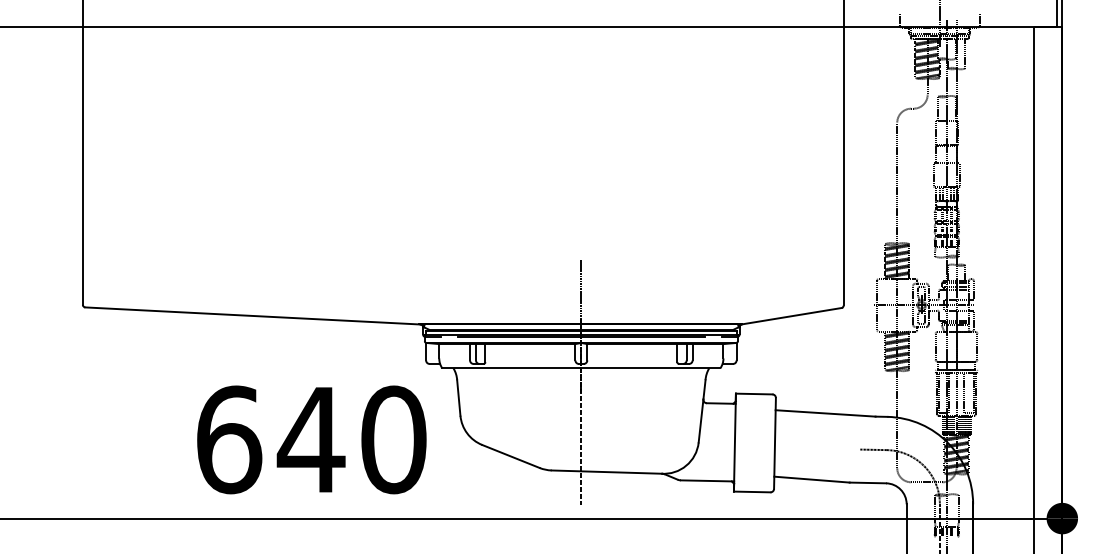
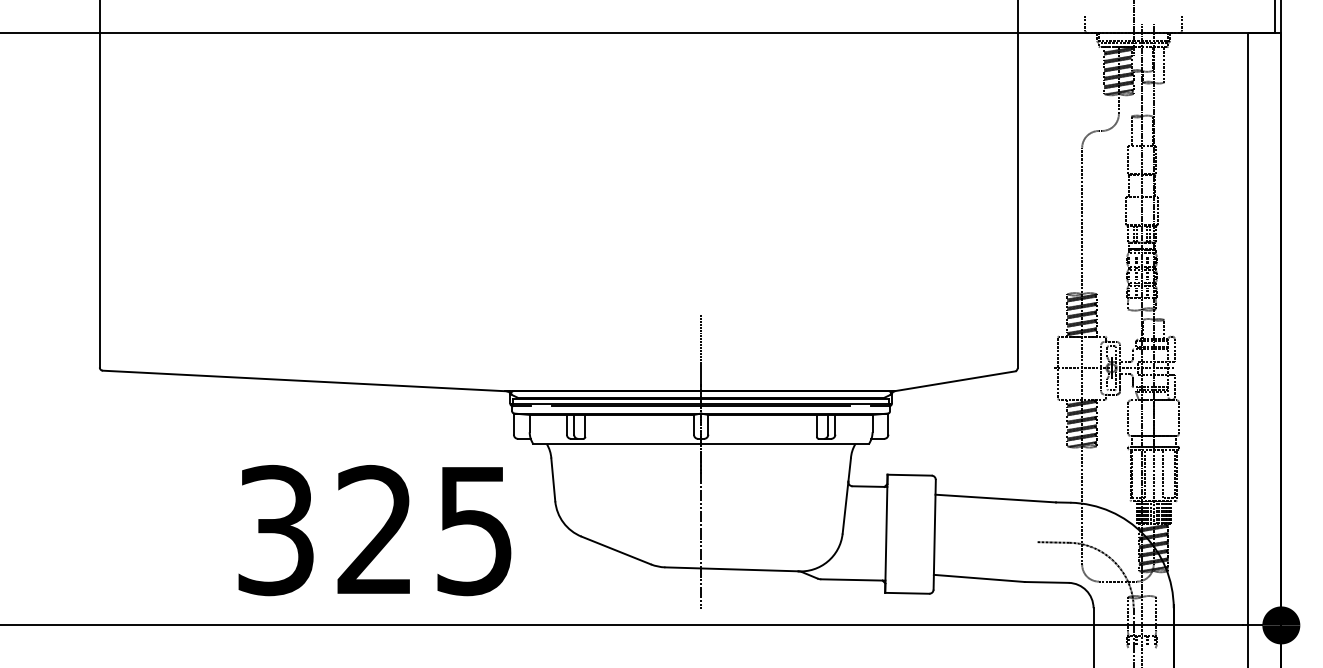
text: (311, 439) -> (375, 530), 640 -> 325

